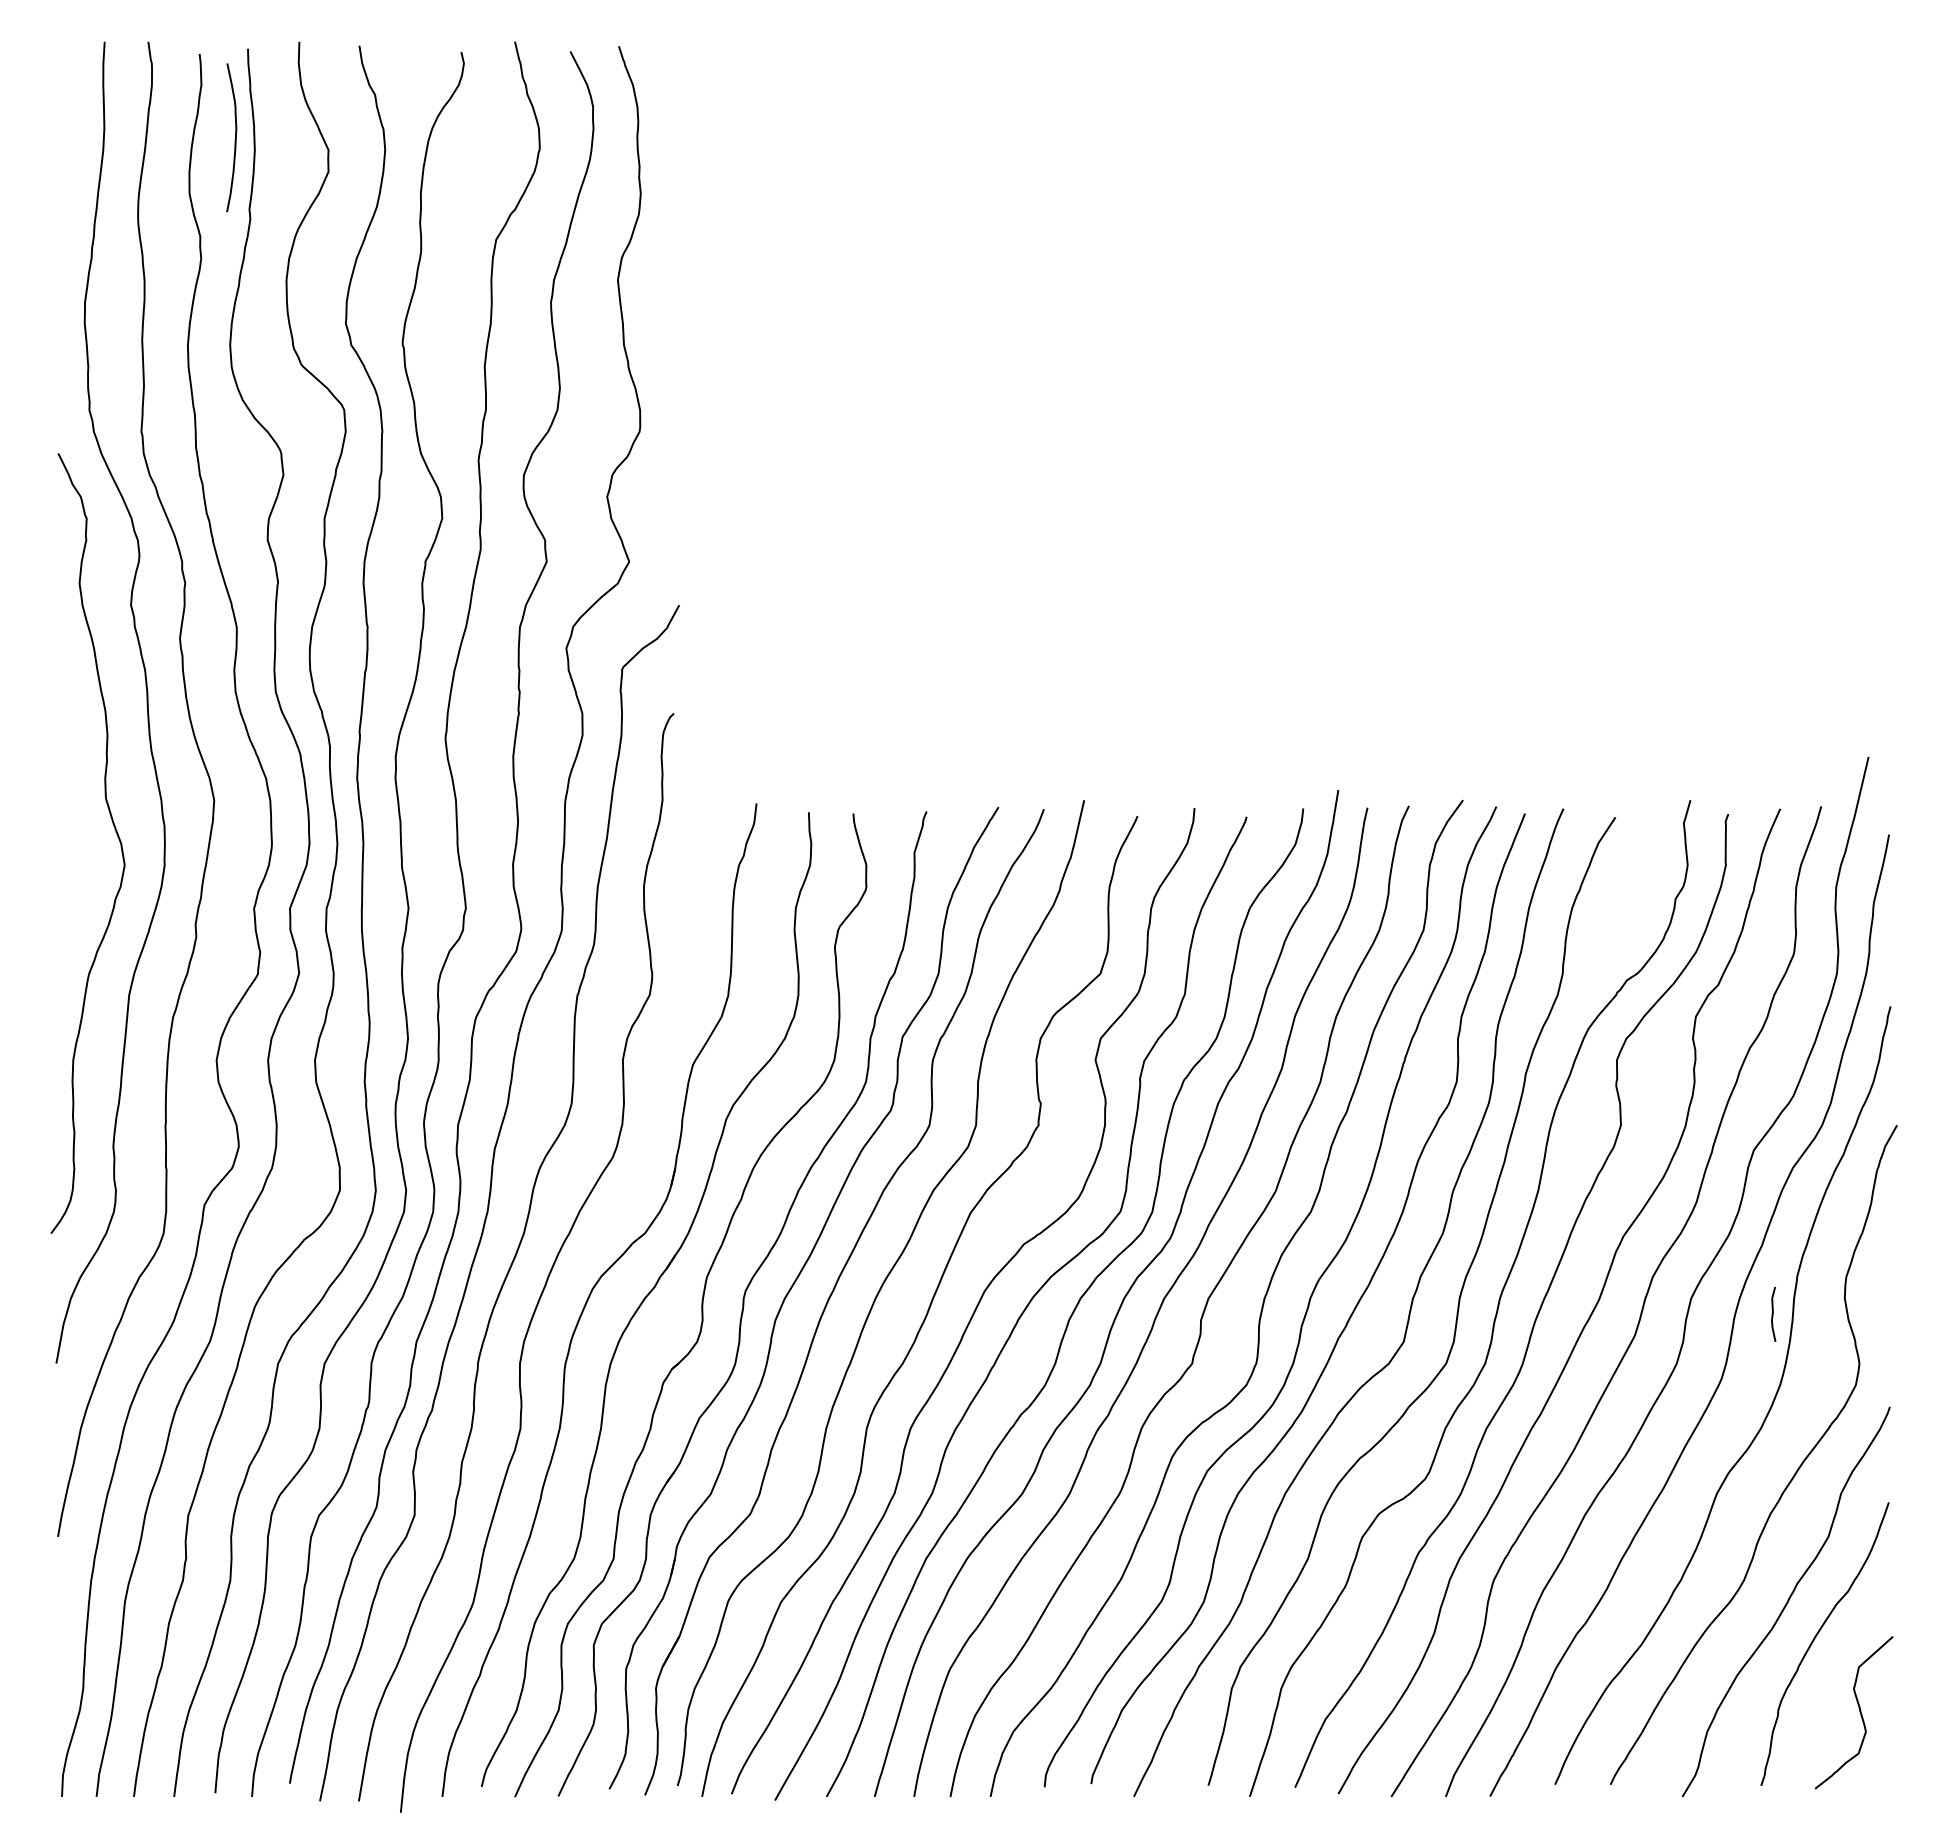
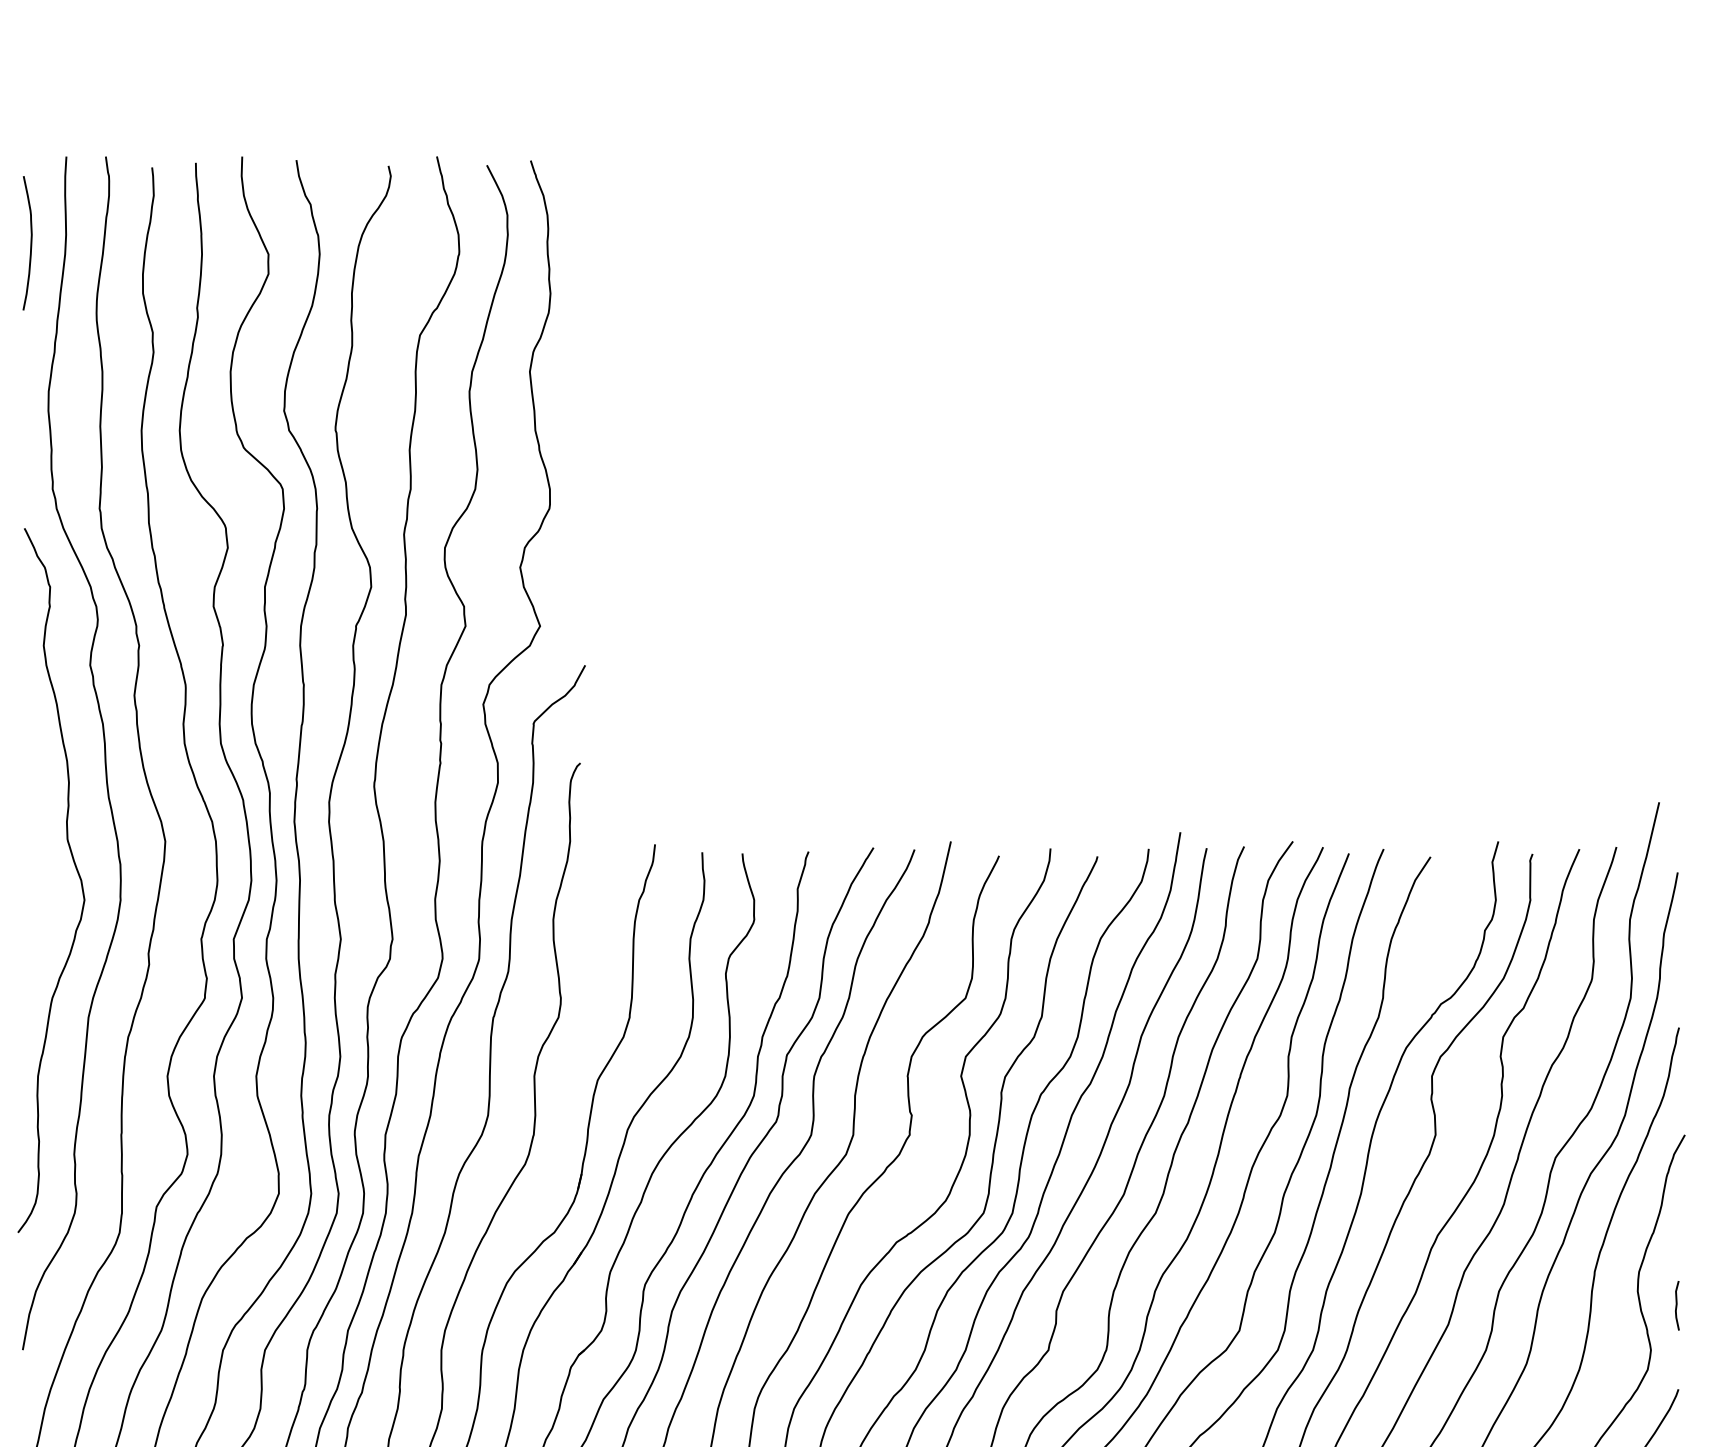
curve: (234, 139) -> (30, 244), moved
curve: (1773, 1313) -> (1677, 1304), moved

